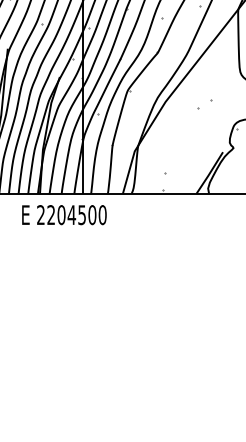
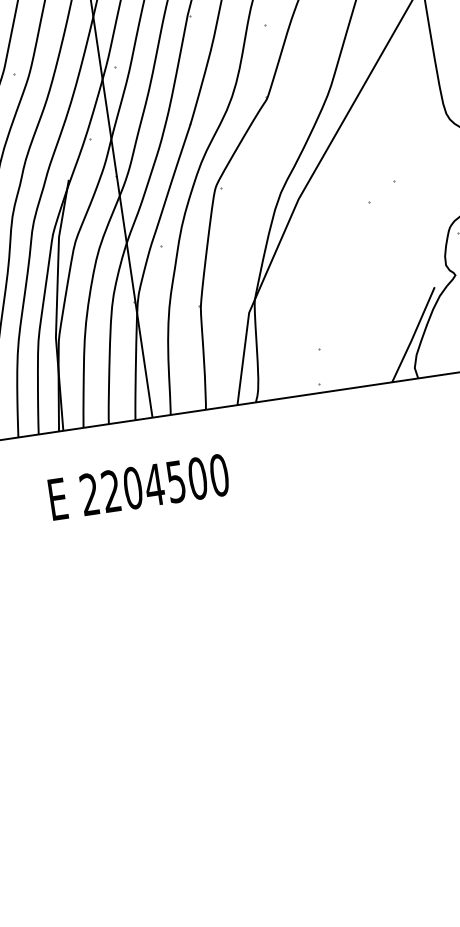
text: (64, 215) -> (139, 488), moved

